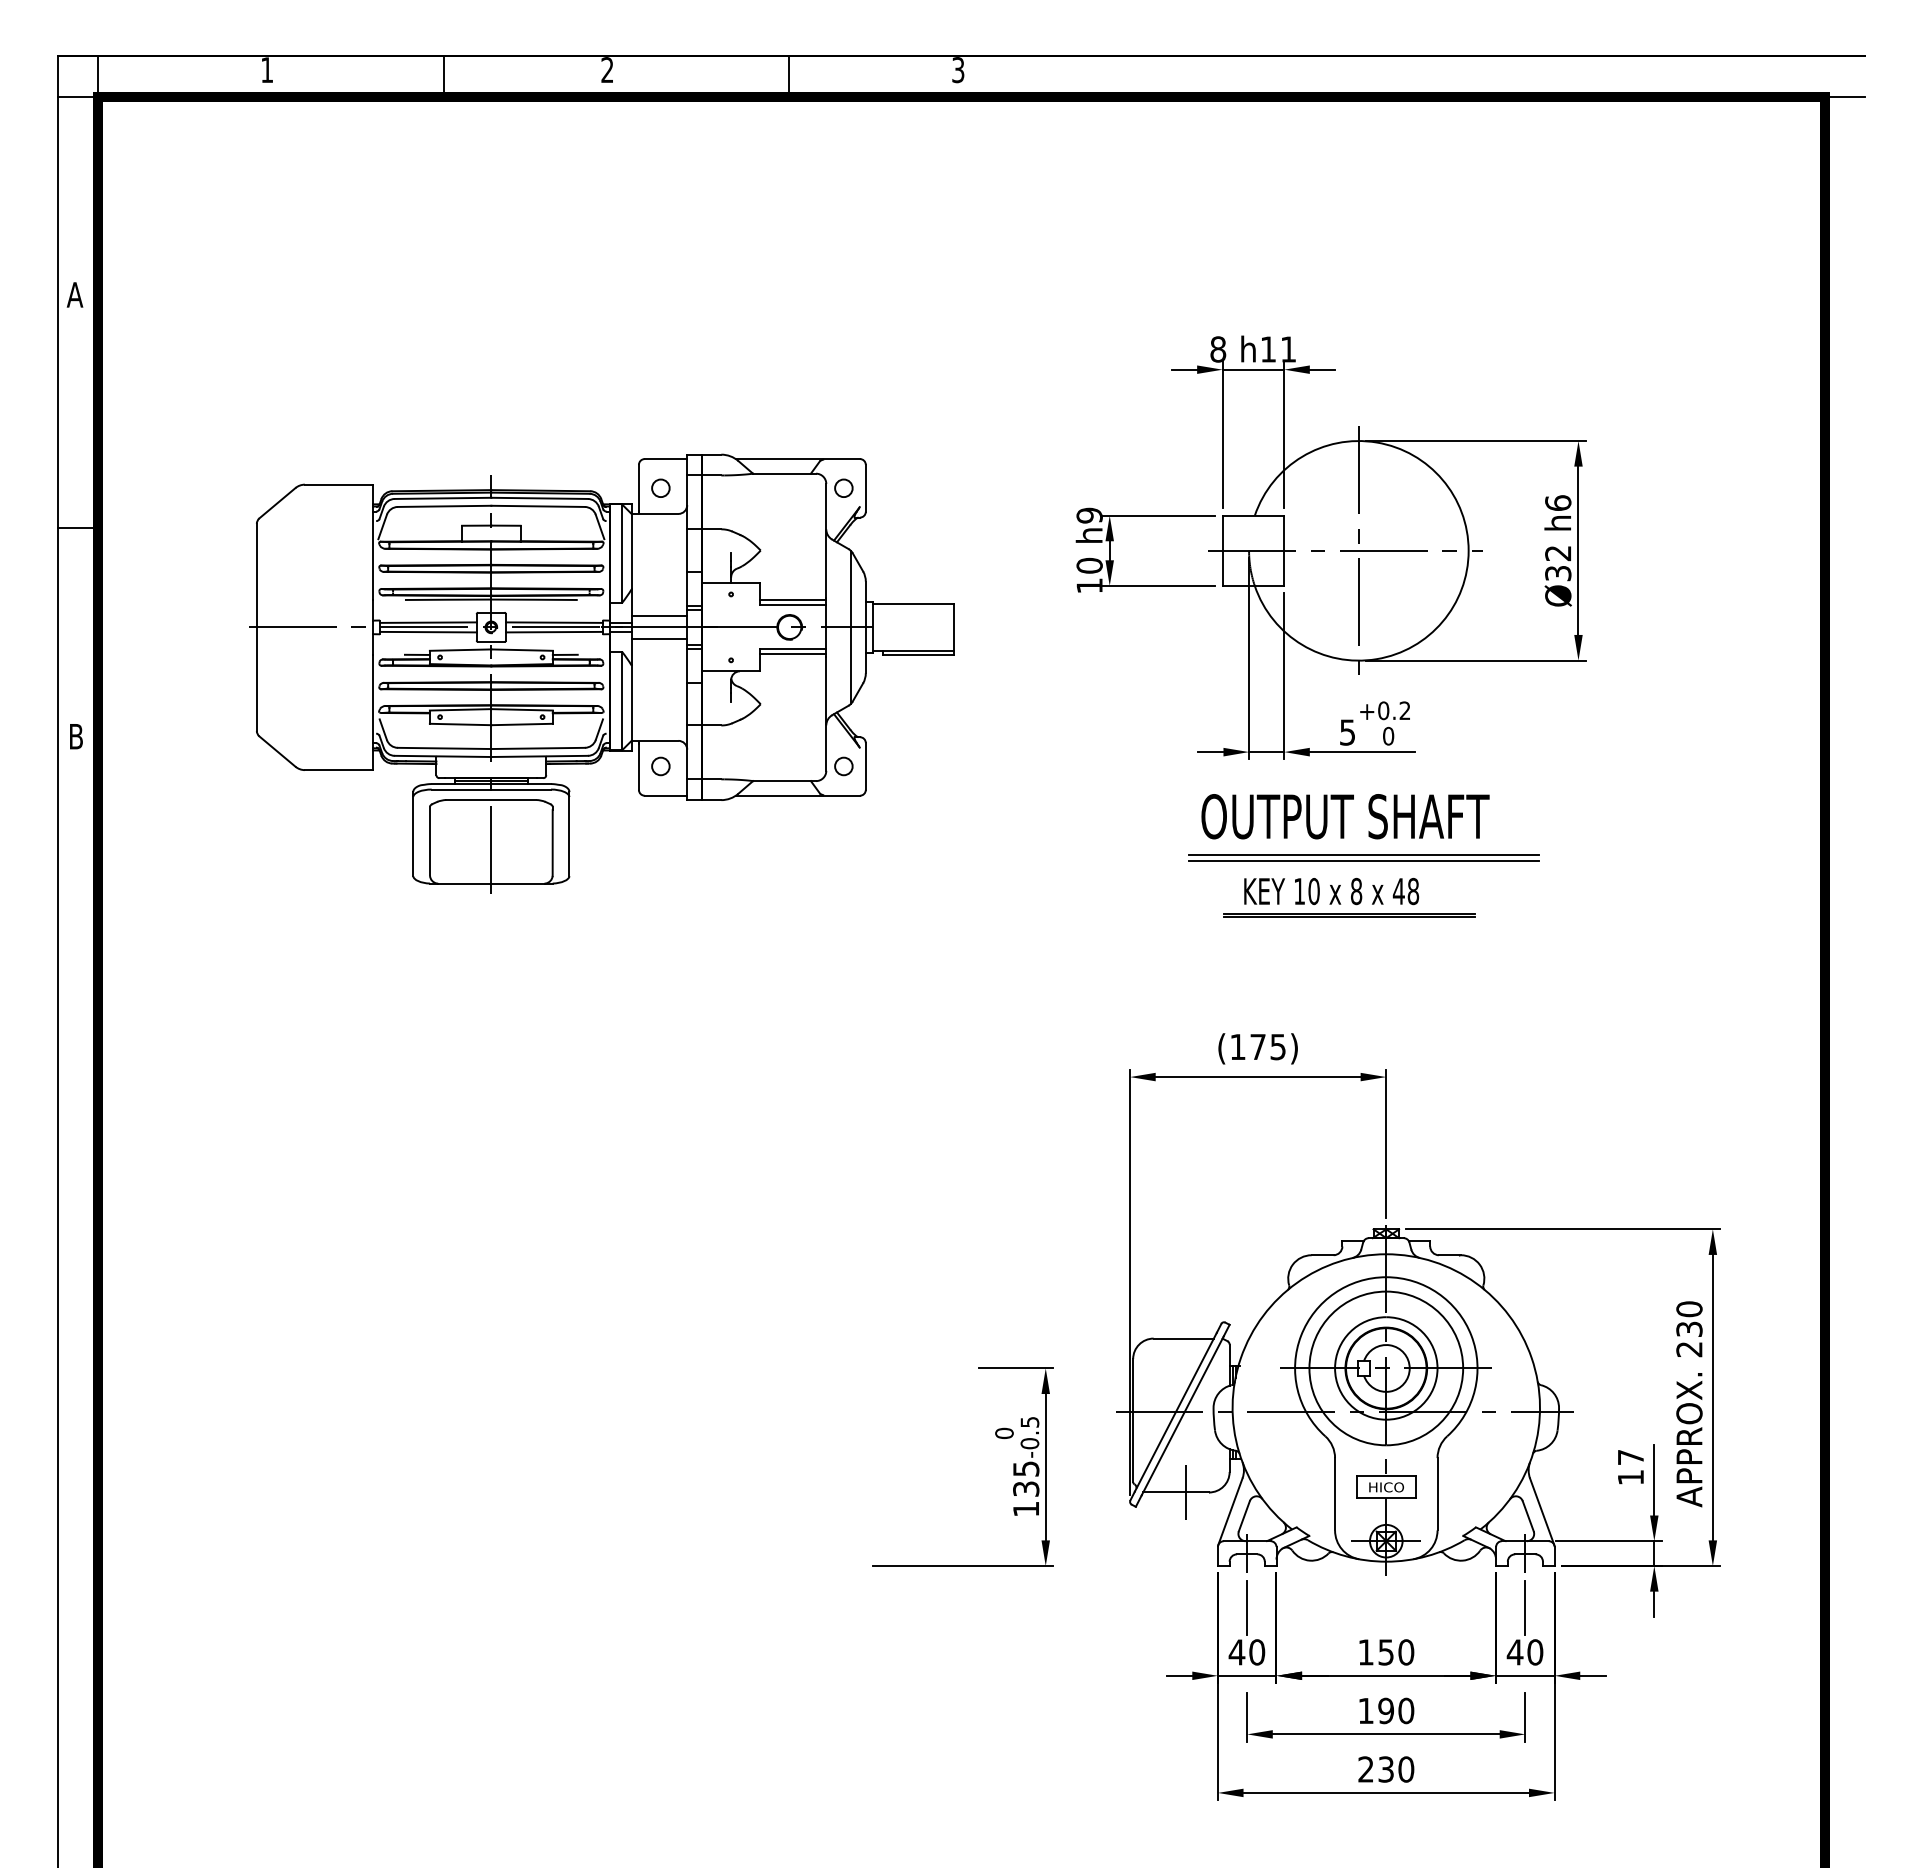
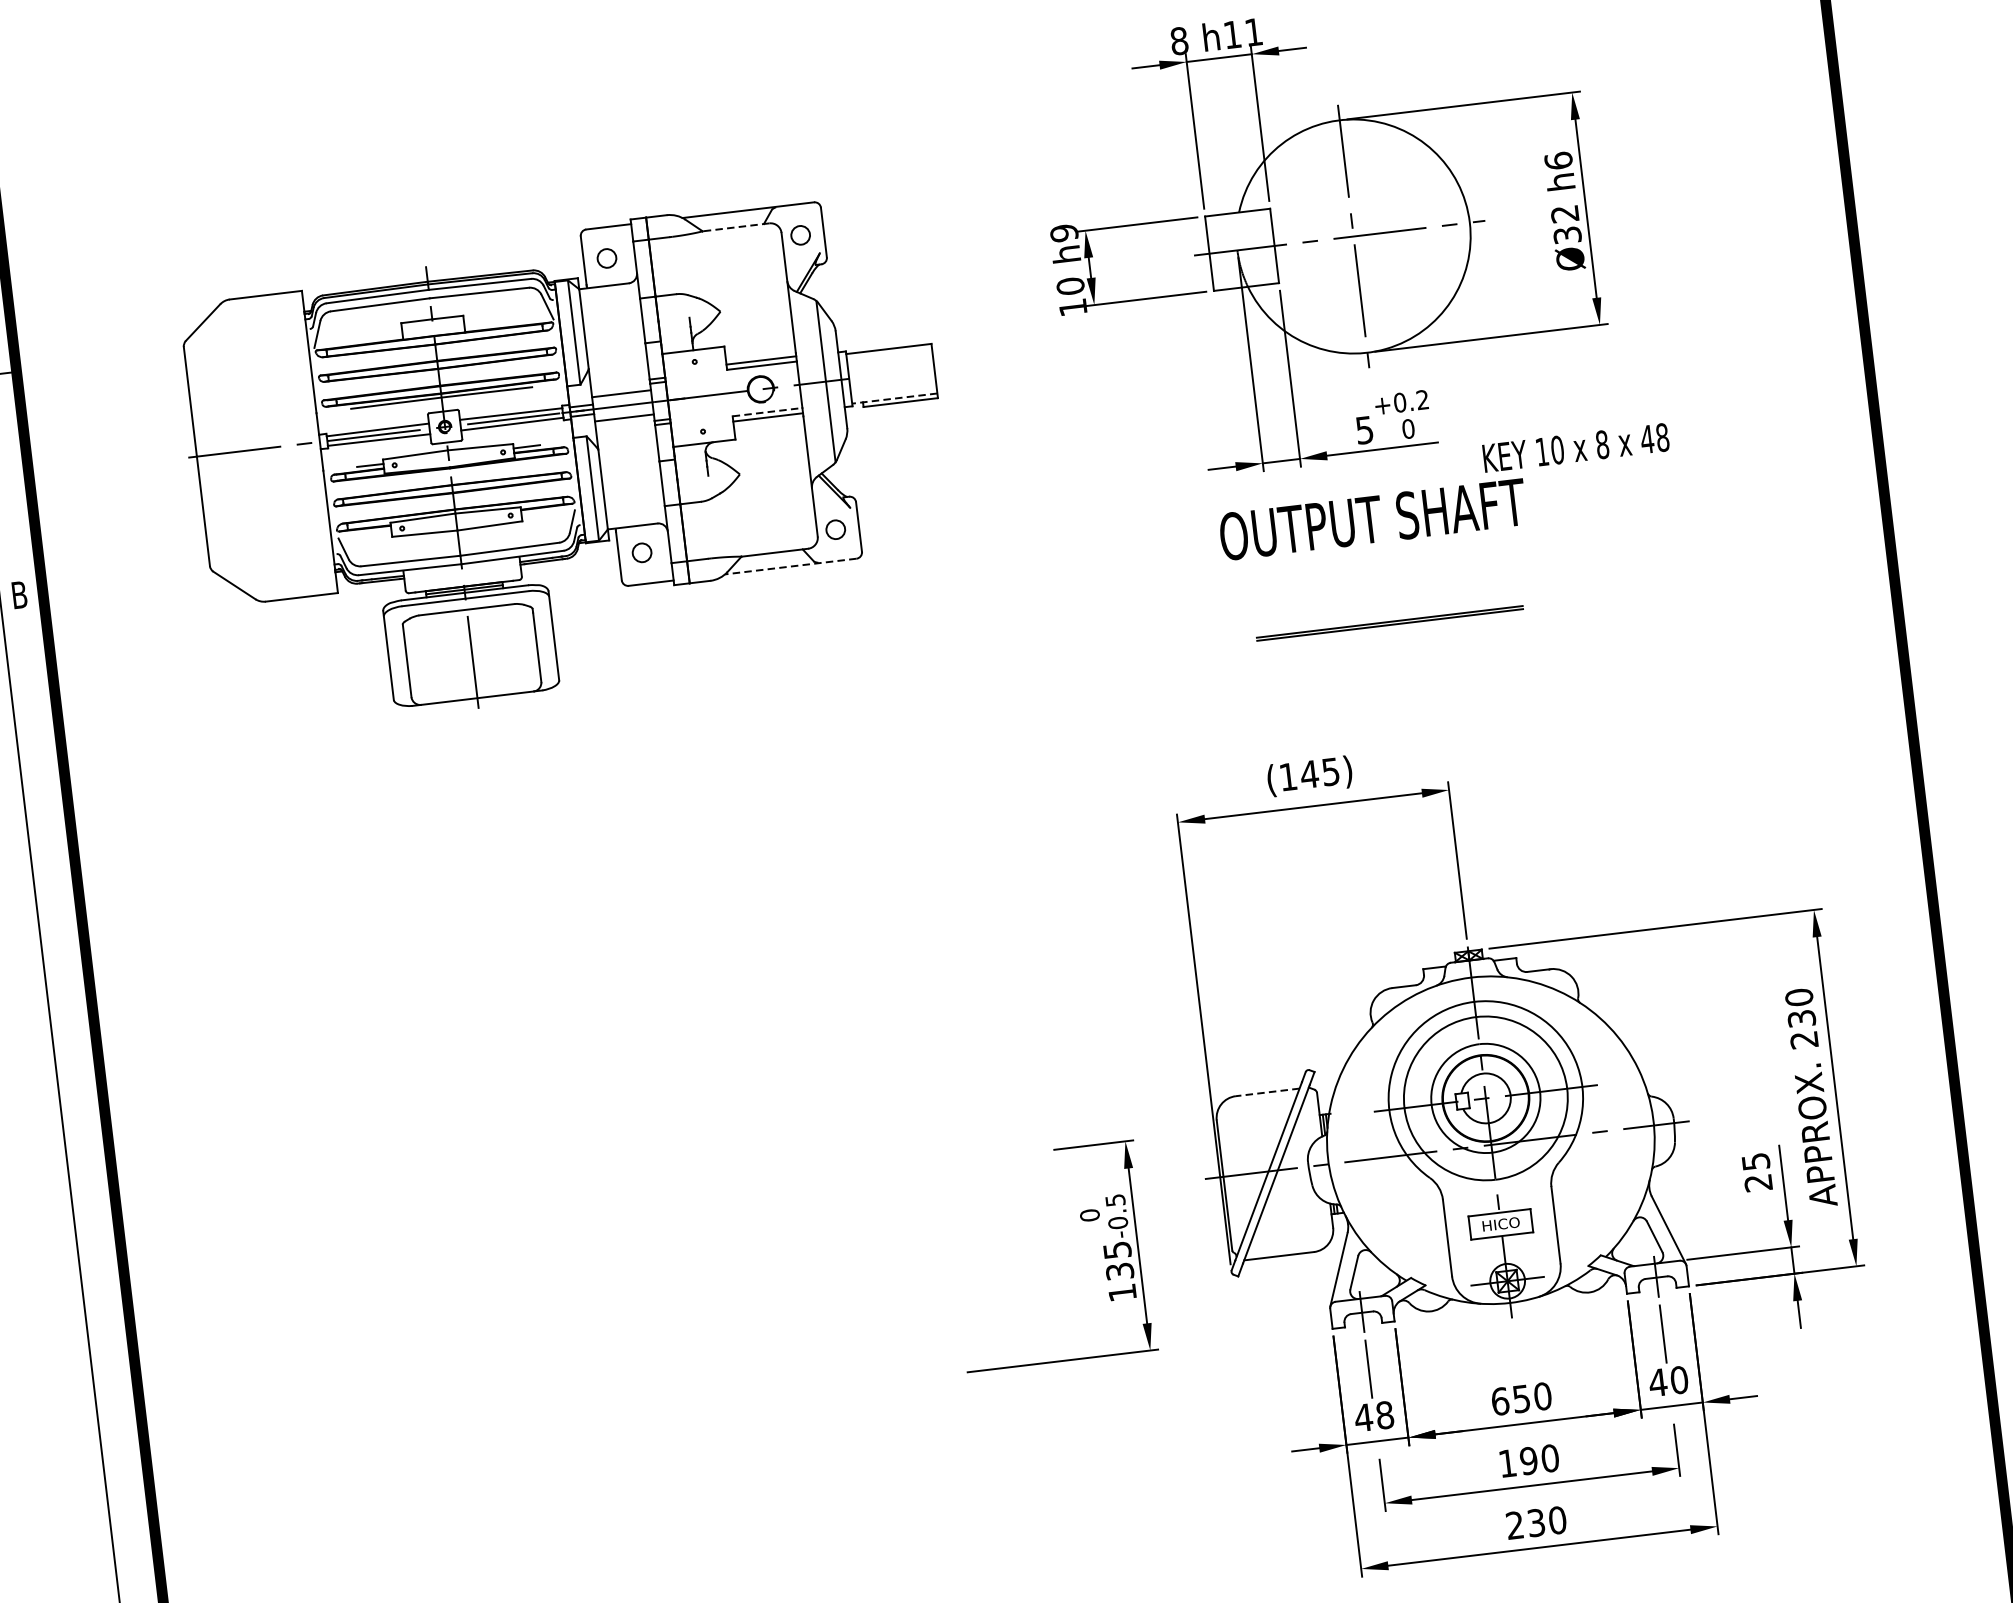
line: (784, 473) -> (735, 227), solid -> dashed
line: (793, 649) -> (767, 412), solid -> dashed
line: (912, 650) -> (893, 398), solid -> dashed
line: (797, 795) -> (790, 566), solid -> dashed
line: (1364, 854) -> (1397, 557), removed
line: (1364, 860) -> (1398, 563), removed
text: (1331, 891) -> (1575, 447), moved
text: (1257, 1046) -> (1308, 773), (175) -> (145)
line: (1183, 1338) -> (1267, 1092), solid -> dashed
text: (1630, 1467) -> (1756, 1172), 17 -> 25
line: (1185, 1492) -> (1288, 1255), removed
text: (1257, 1652) -> (1385, 1415), 40 -> 48
text: (1366, 1652) -> (1500, 1401), 150 -> 650

